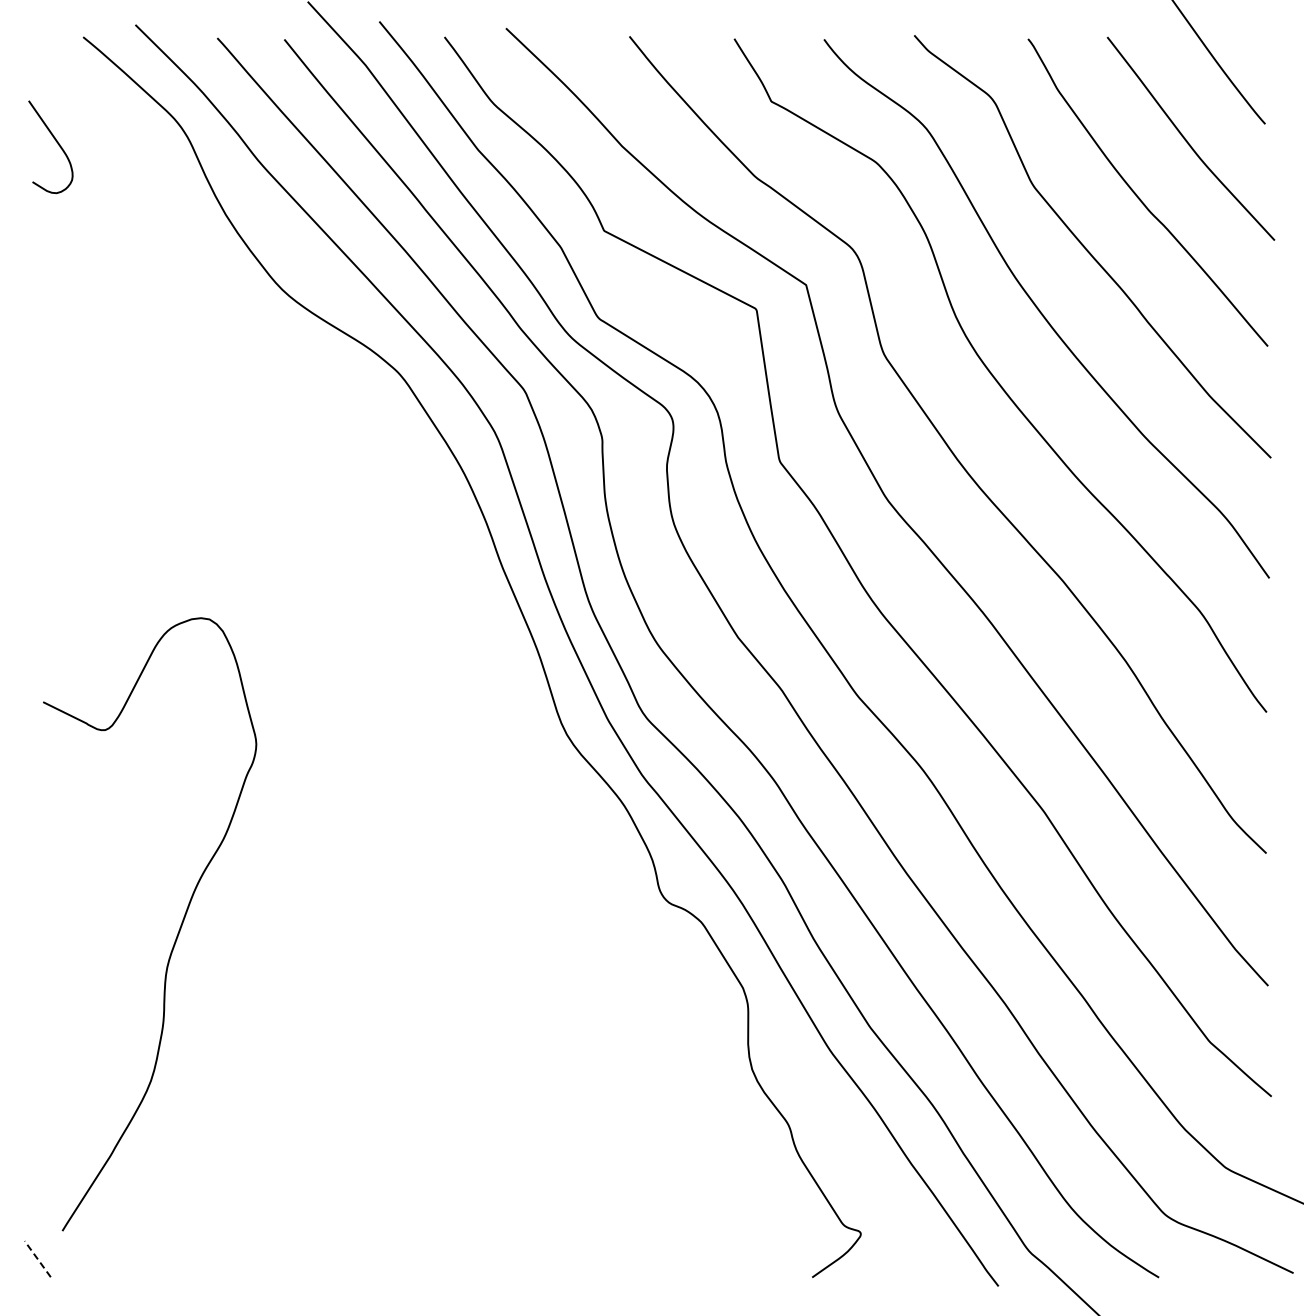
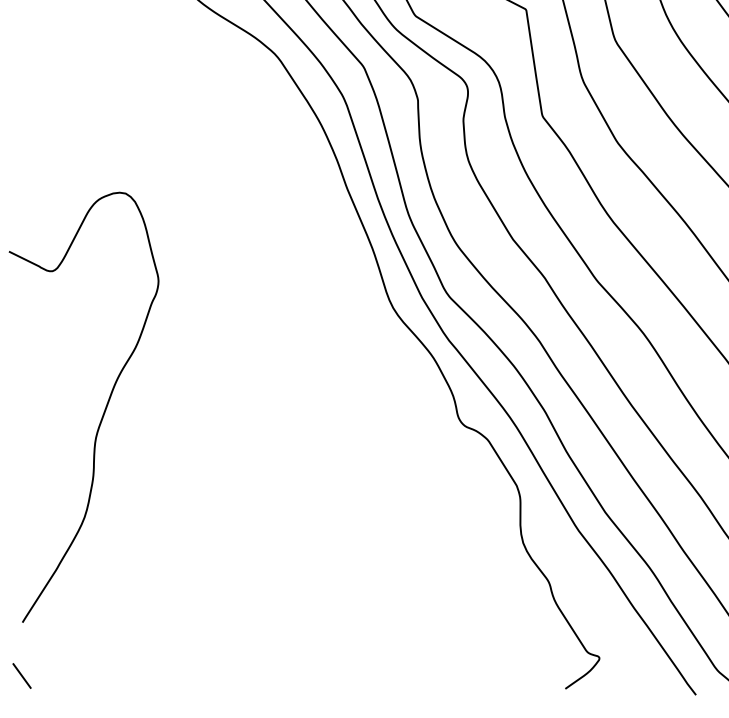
curve: (176, 935) -> (102, 415), moved
line: (37, 1258) -> (21, 675), dashed -> solid

